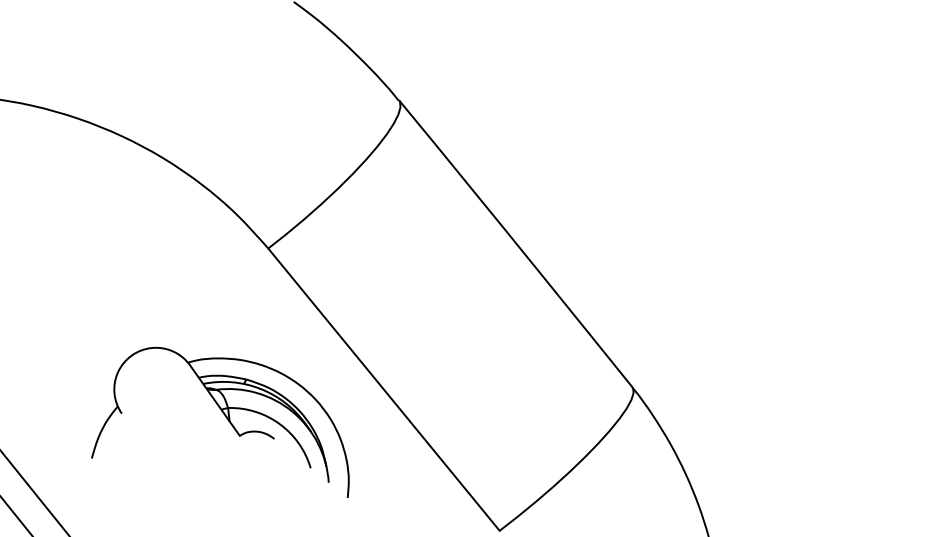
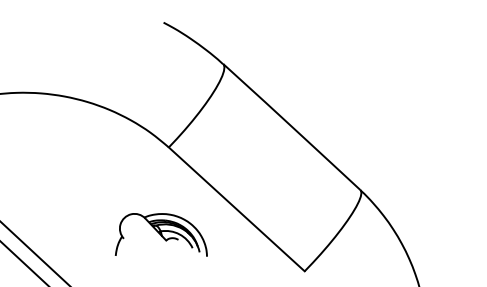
part: (228, 417) -> (161, 234), size x0.7

